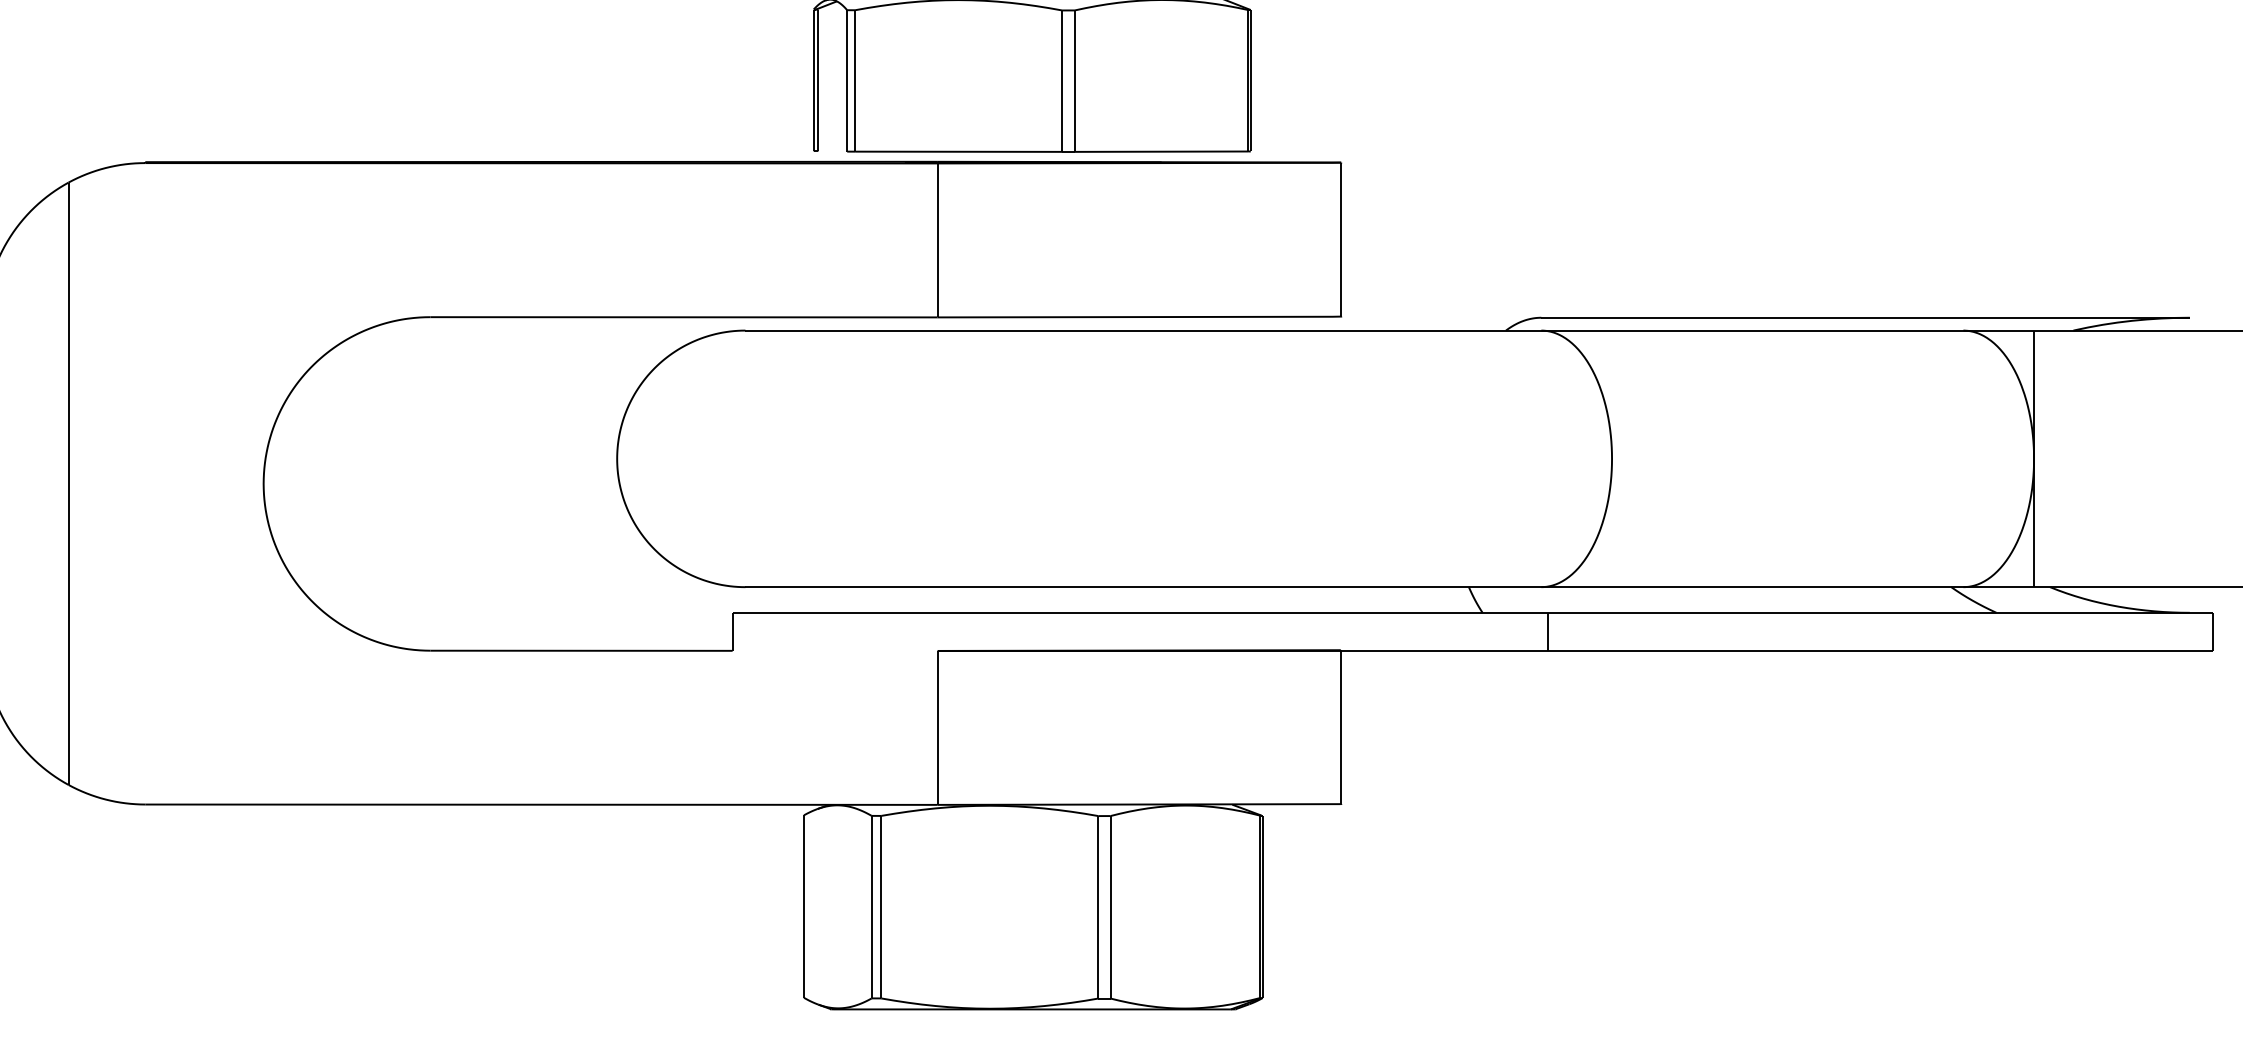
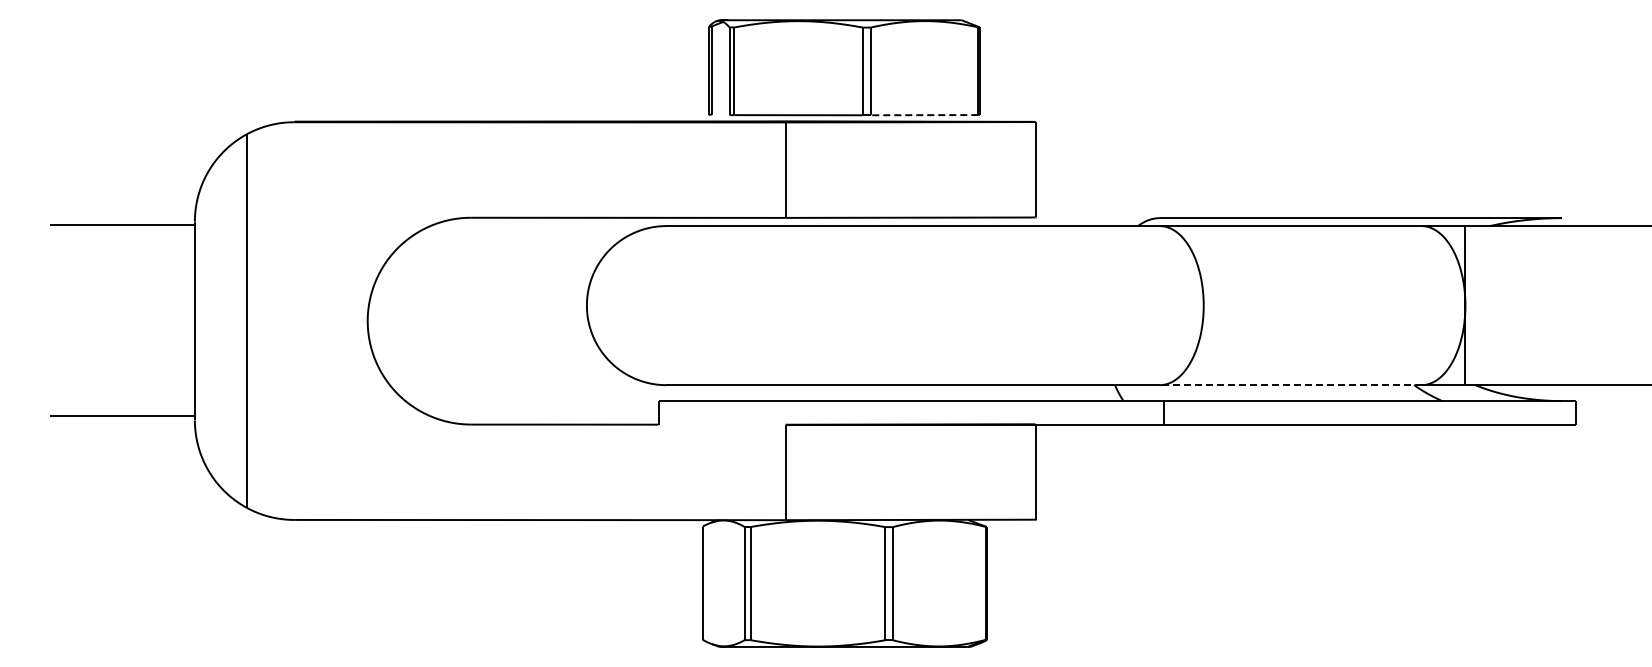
line: (1161, 152) -> (924, 115), solid -> dashed
line: (1751, 587) -> (1290, 385), solid -> dashed

